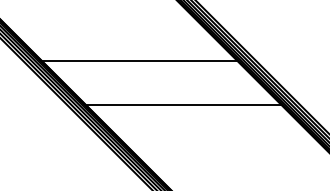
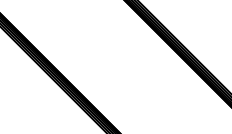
line: (140, 62) -> (98, 43), removed
line: (184, 104) -> (129, 73), removed

